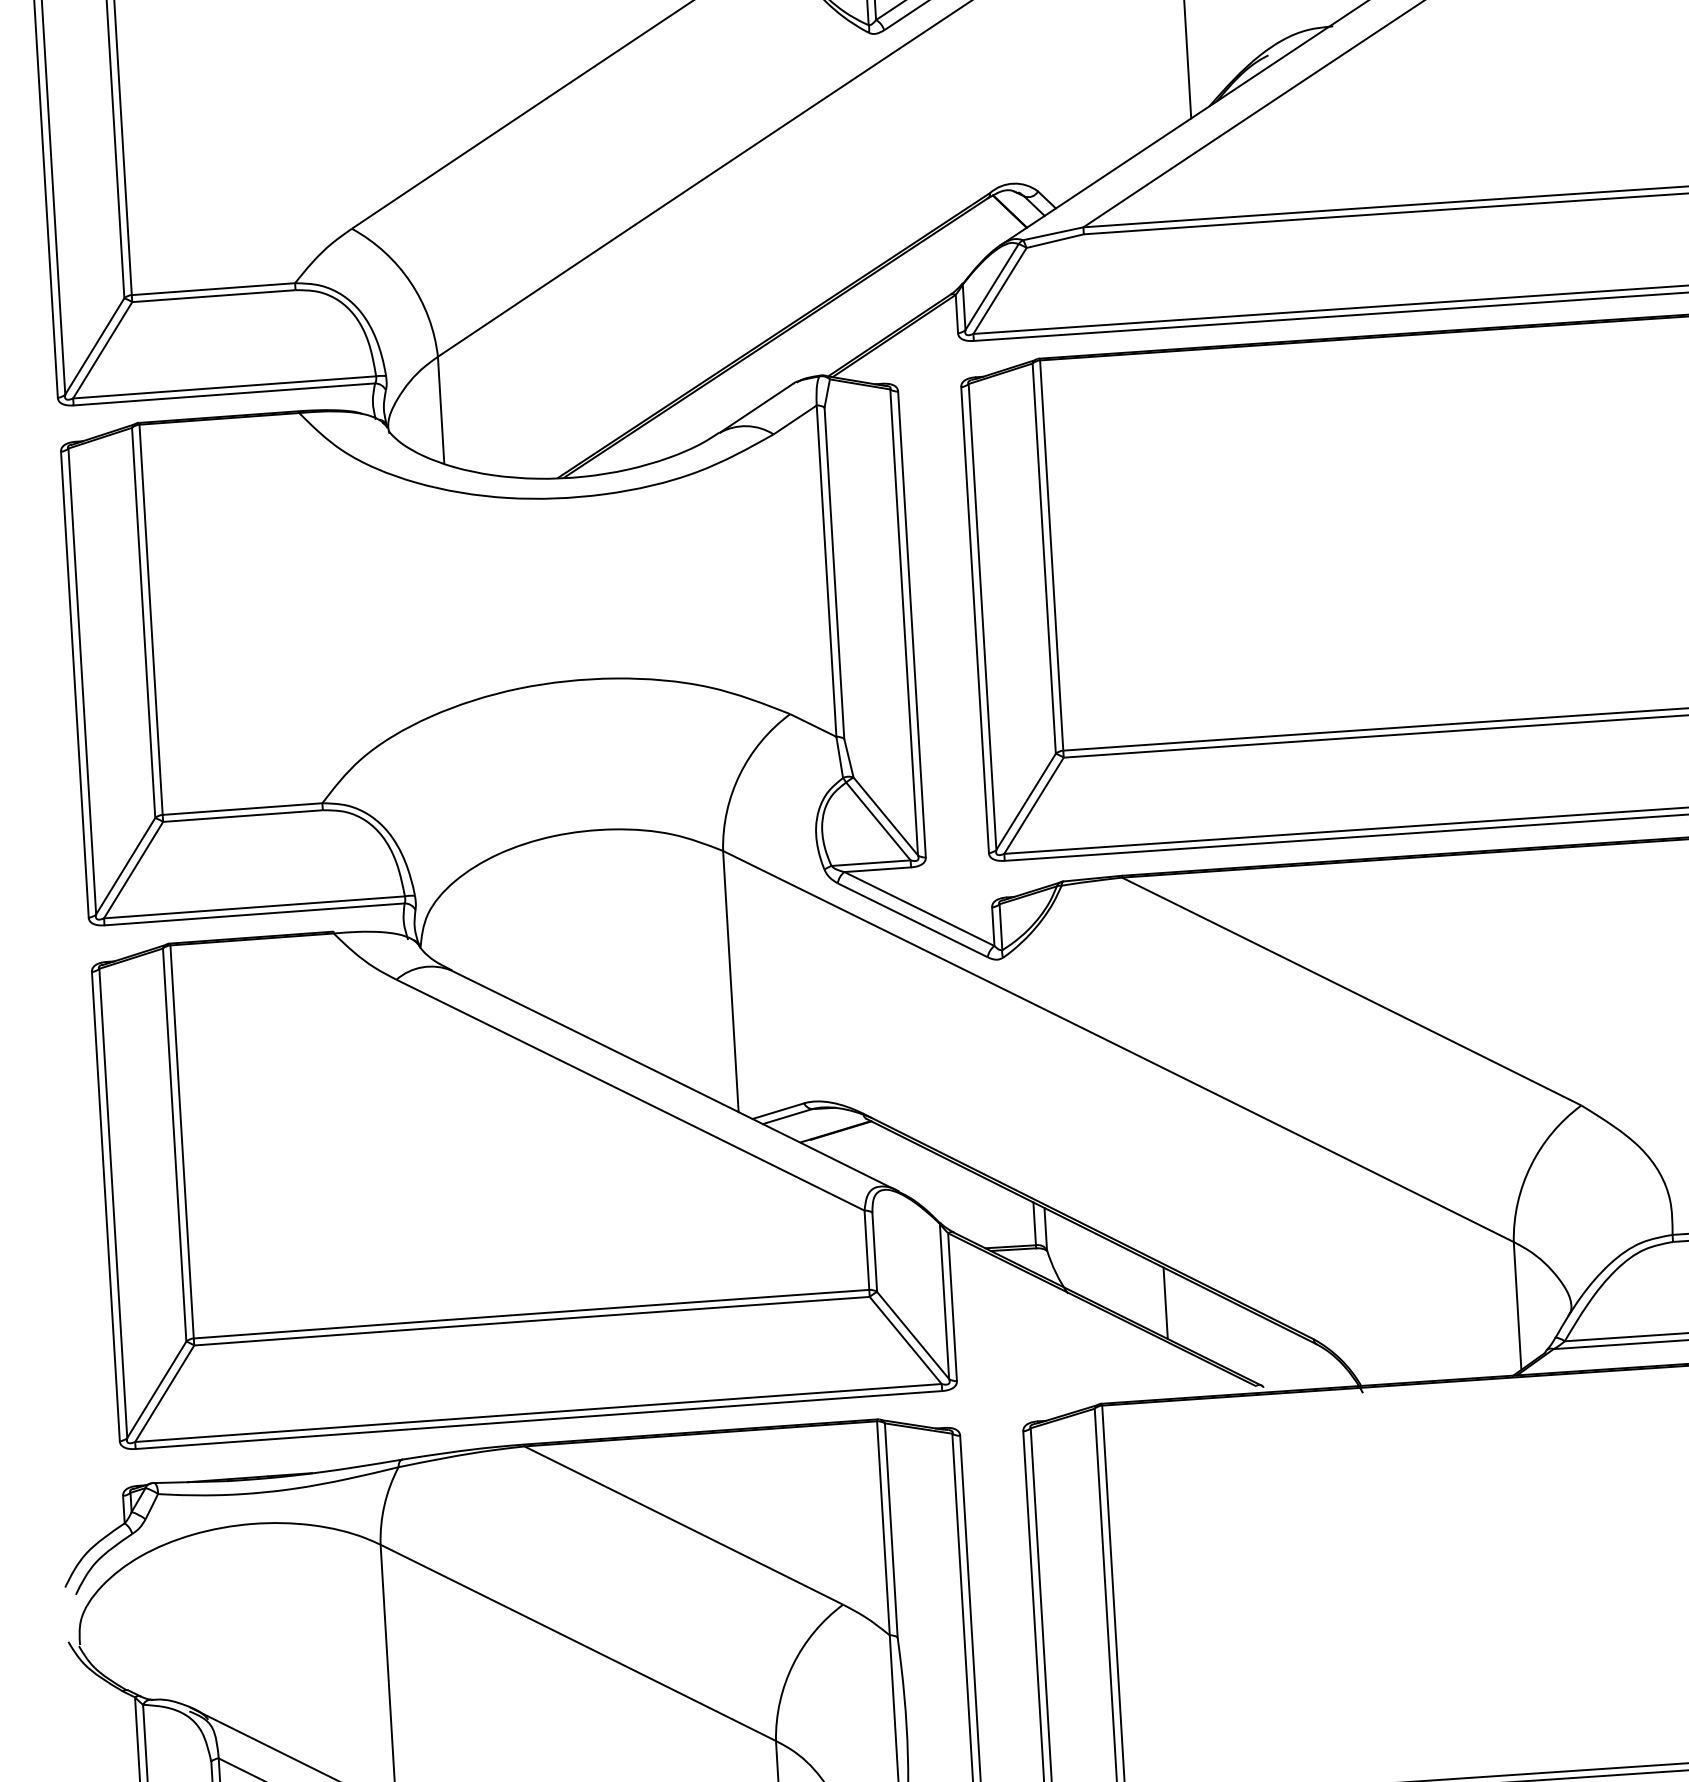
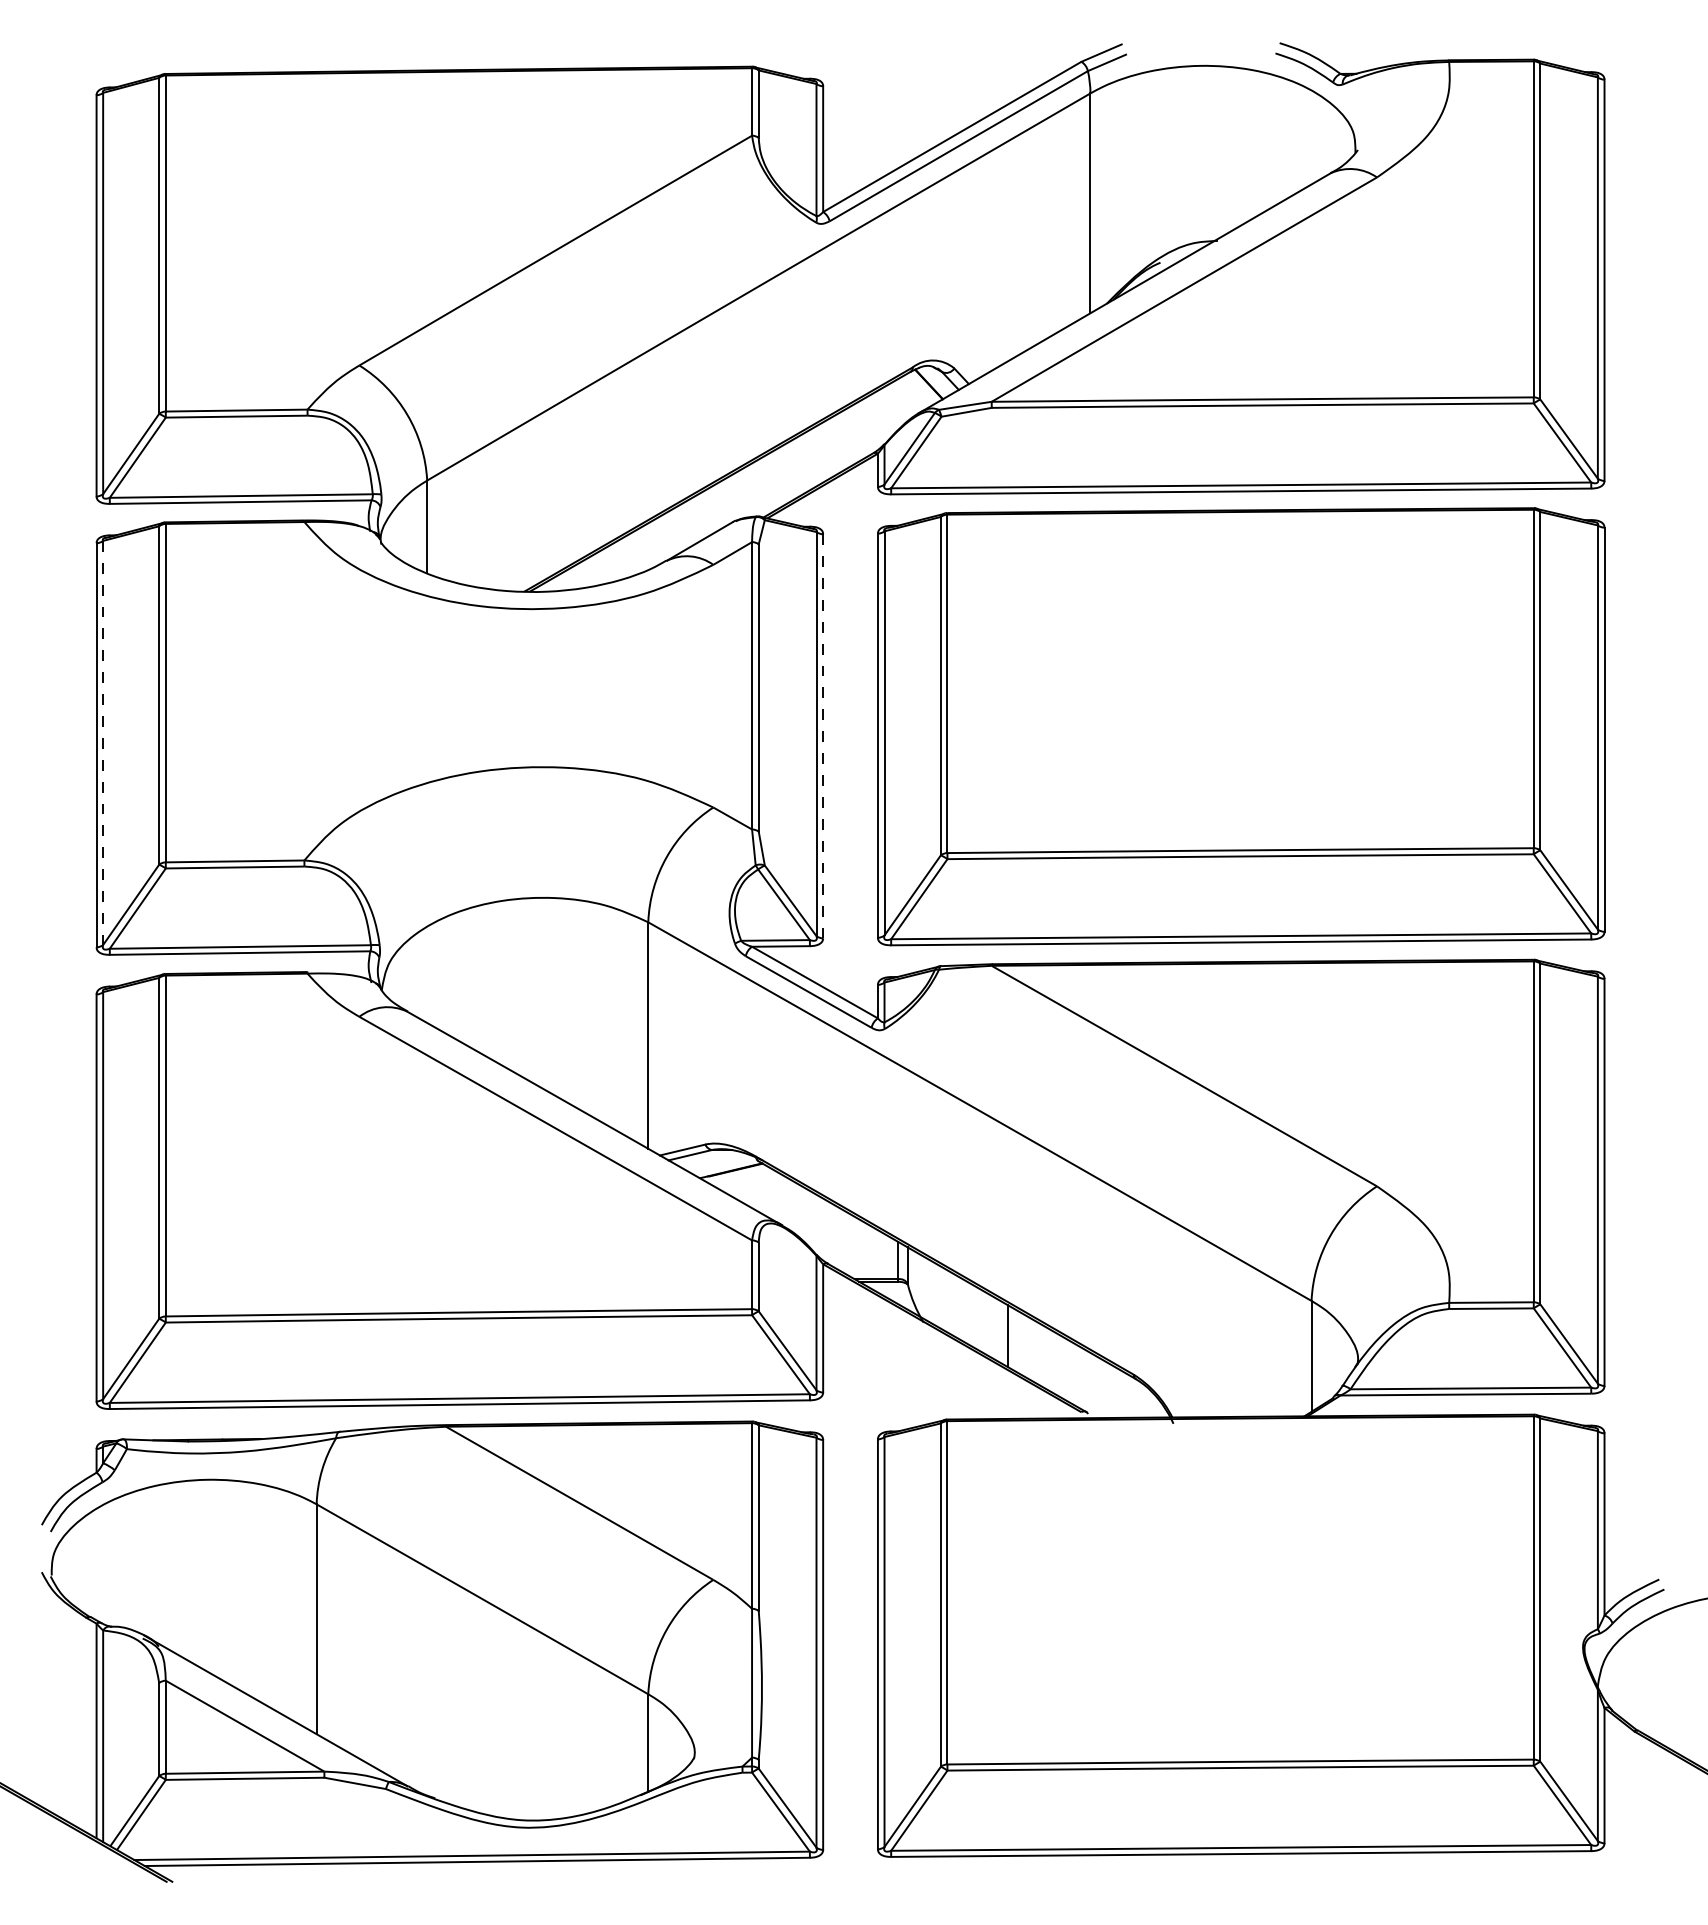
line: (912, 624) -> (823, 736), solid -> dashed
line: (82, 682) -> (103, 743), solid -> dashed

